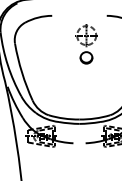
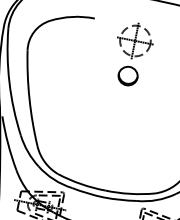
part: (86, 44) -> (132, 54), moved

